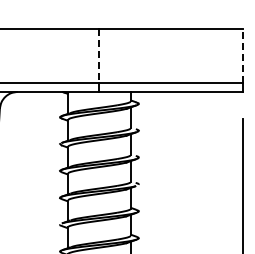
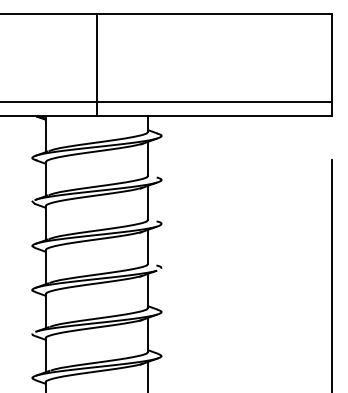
line: (99, 56) -> (97, 58), dashed -> solid
line: (242, 56) -> (331, 58), dashed -> solid

